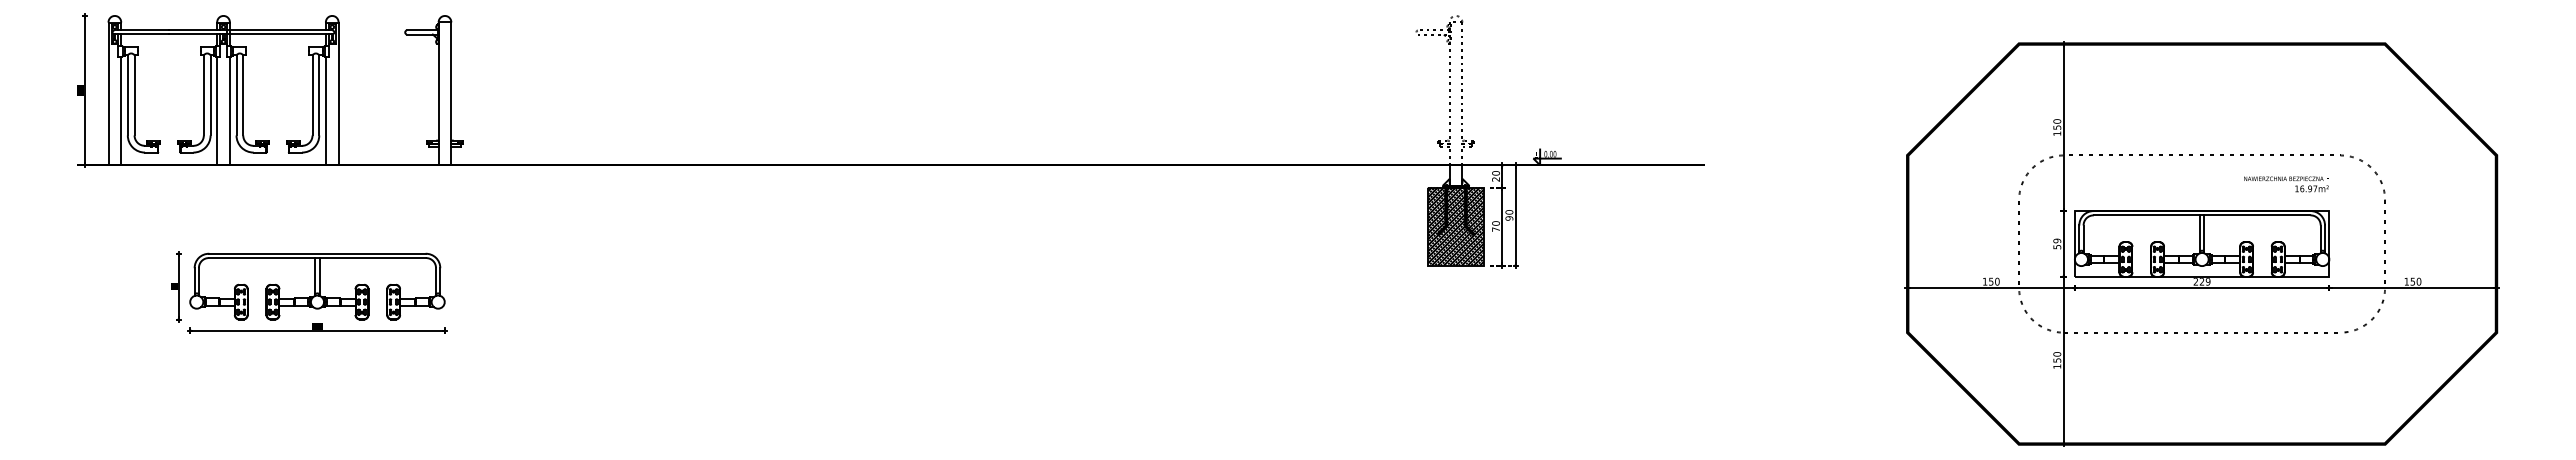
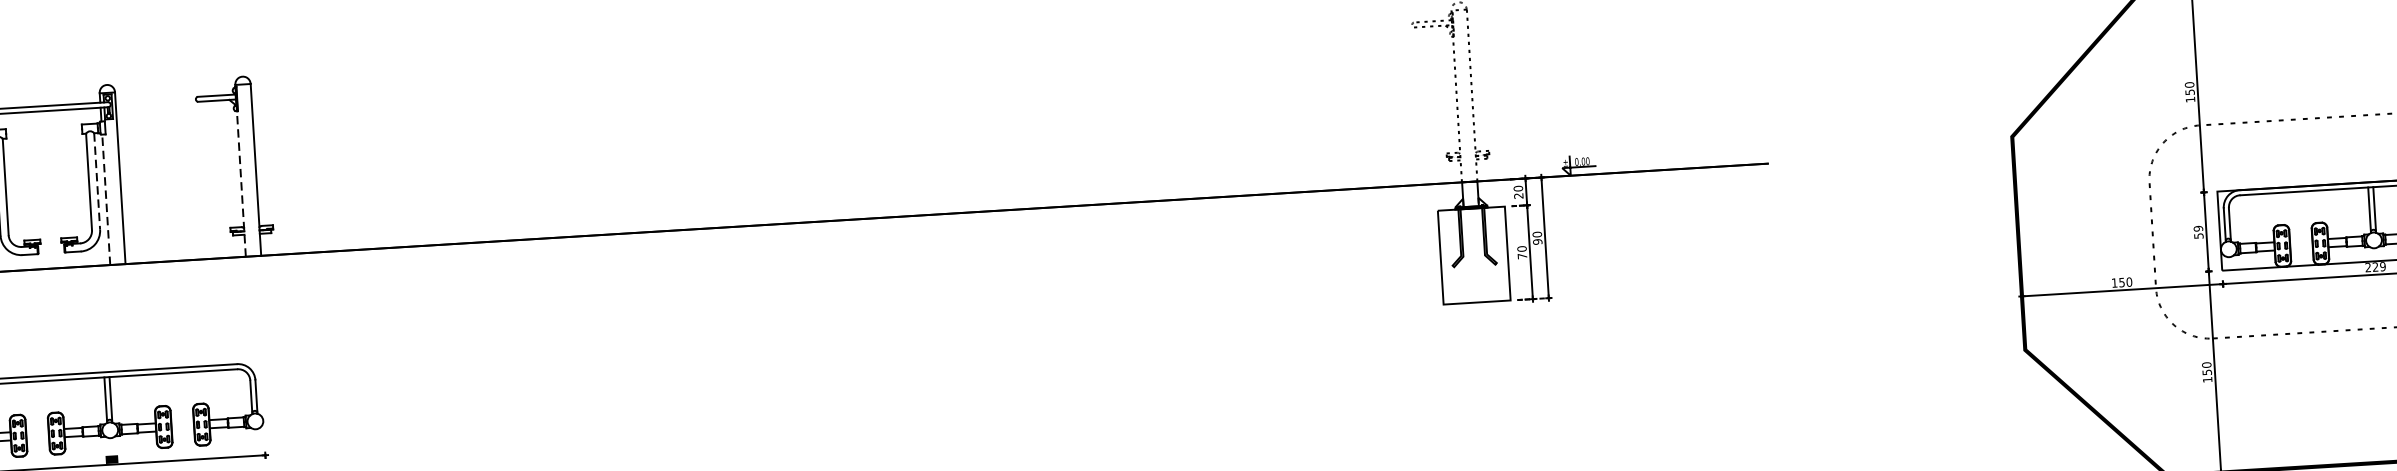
line: (319, 95) -> (97, 181), solid -> dashed
line: (438, 104) -> (241, 183), solid -> dashed
line: (325, 110) -> (105, 199), solid -> dashed
hatch: (1455, 226) -> (1473, 255), removed

